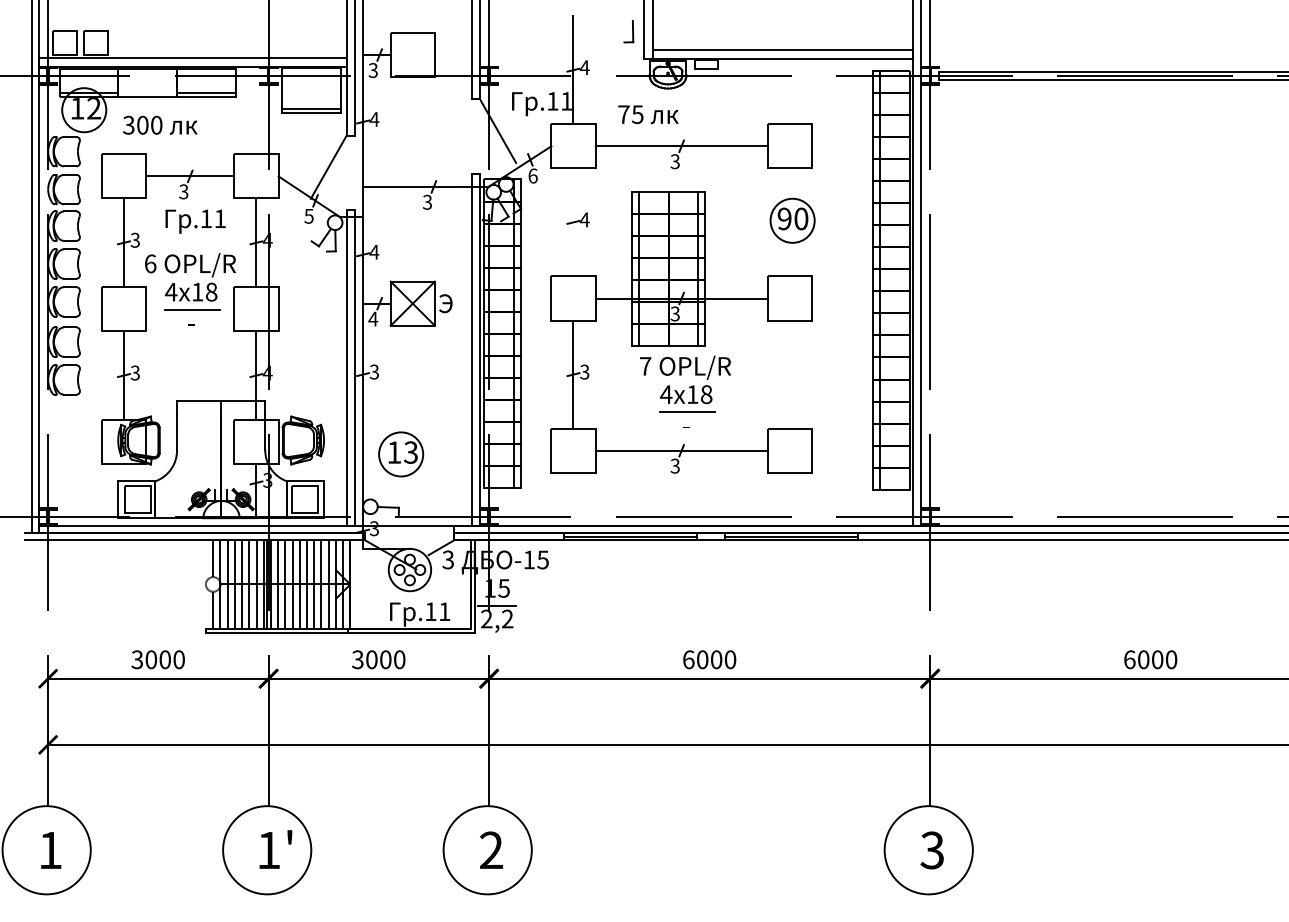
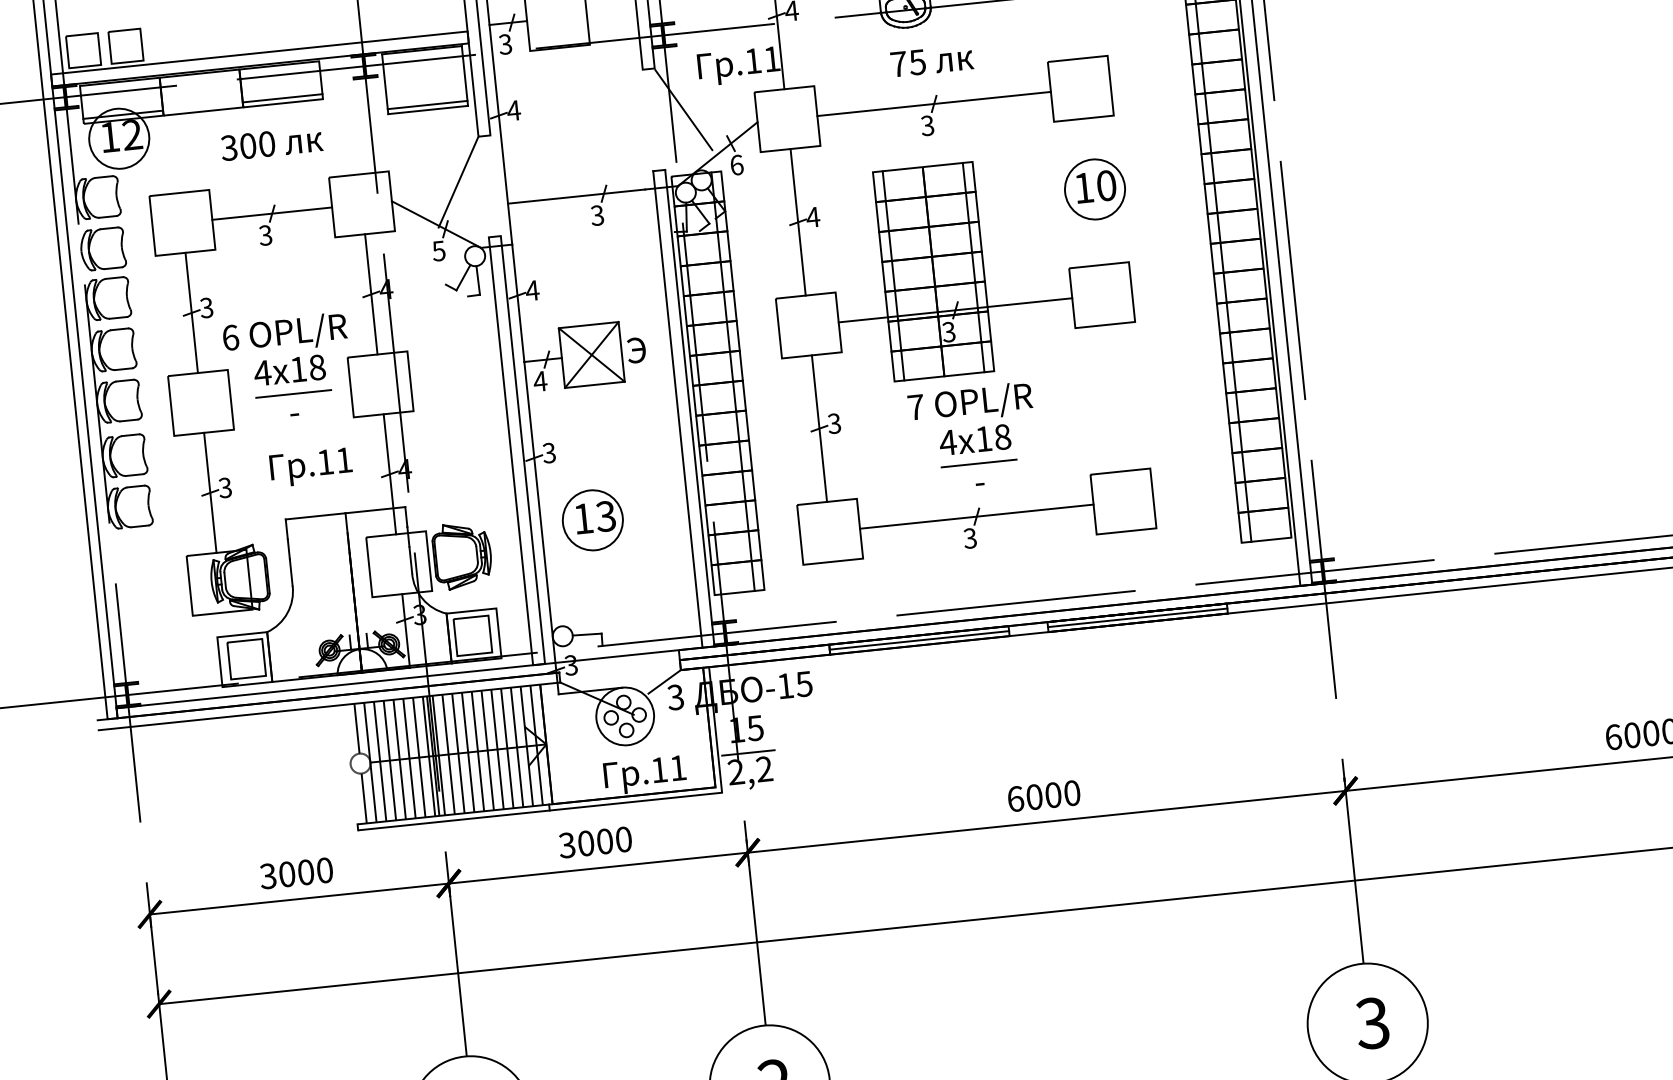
text: (648, 114) -> (932, 60), moved
text: (160, 124) -> (272, 142), moved
text: (784, 218) -> (1083, 187), 90 -> 10
text: (195, 221) -> (311, 467), moved
line: (573, 222) -> (798, 222), added
part: (401, 454) -> (593, 520), moved

